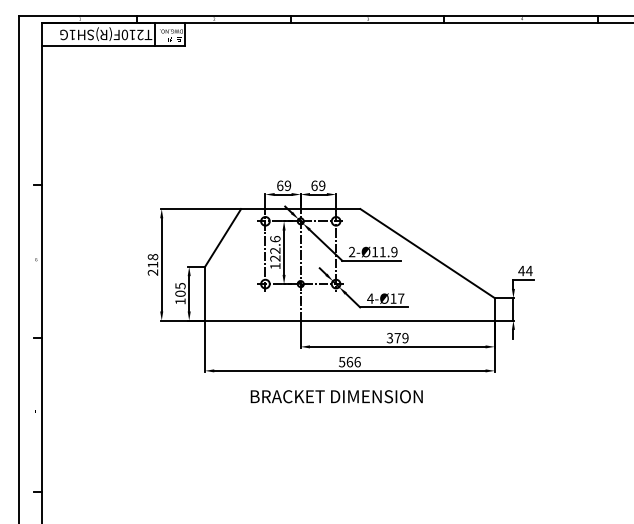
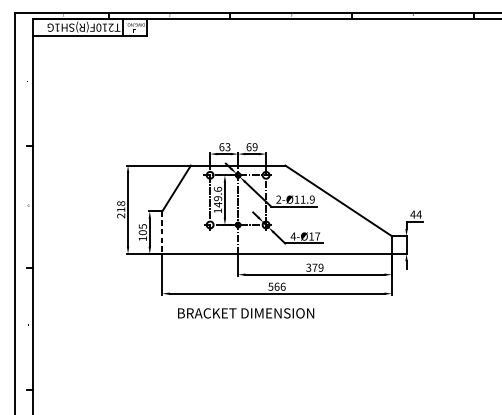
text: (287, 185) -> (227, 146), 69 -> 63
text: (275, 254) -> (218, 201), 122.6 -> 149.6
line: (205, 293) -> (162, 232), solid -> dashed
text: (336, 396) -> (245, 313), moved

